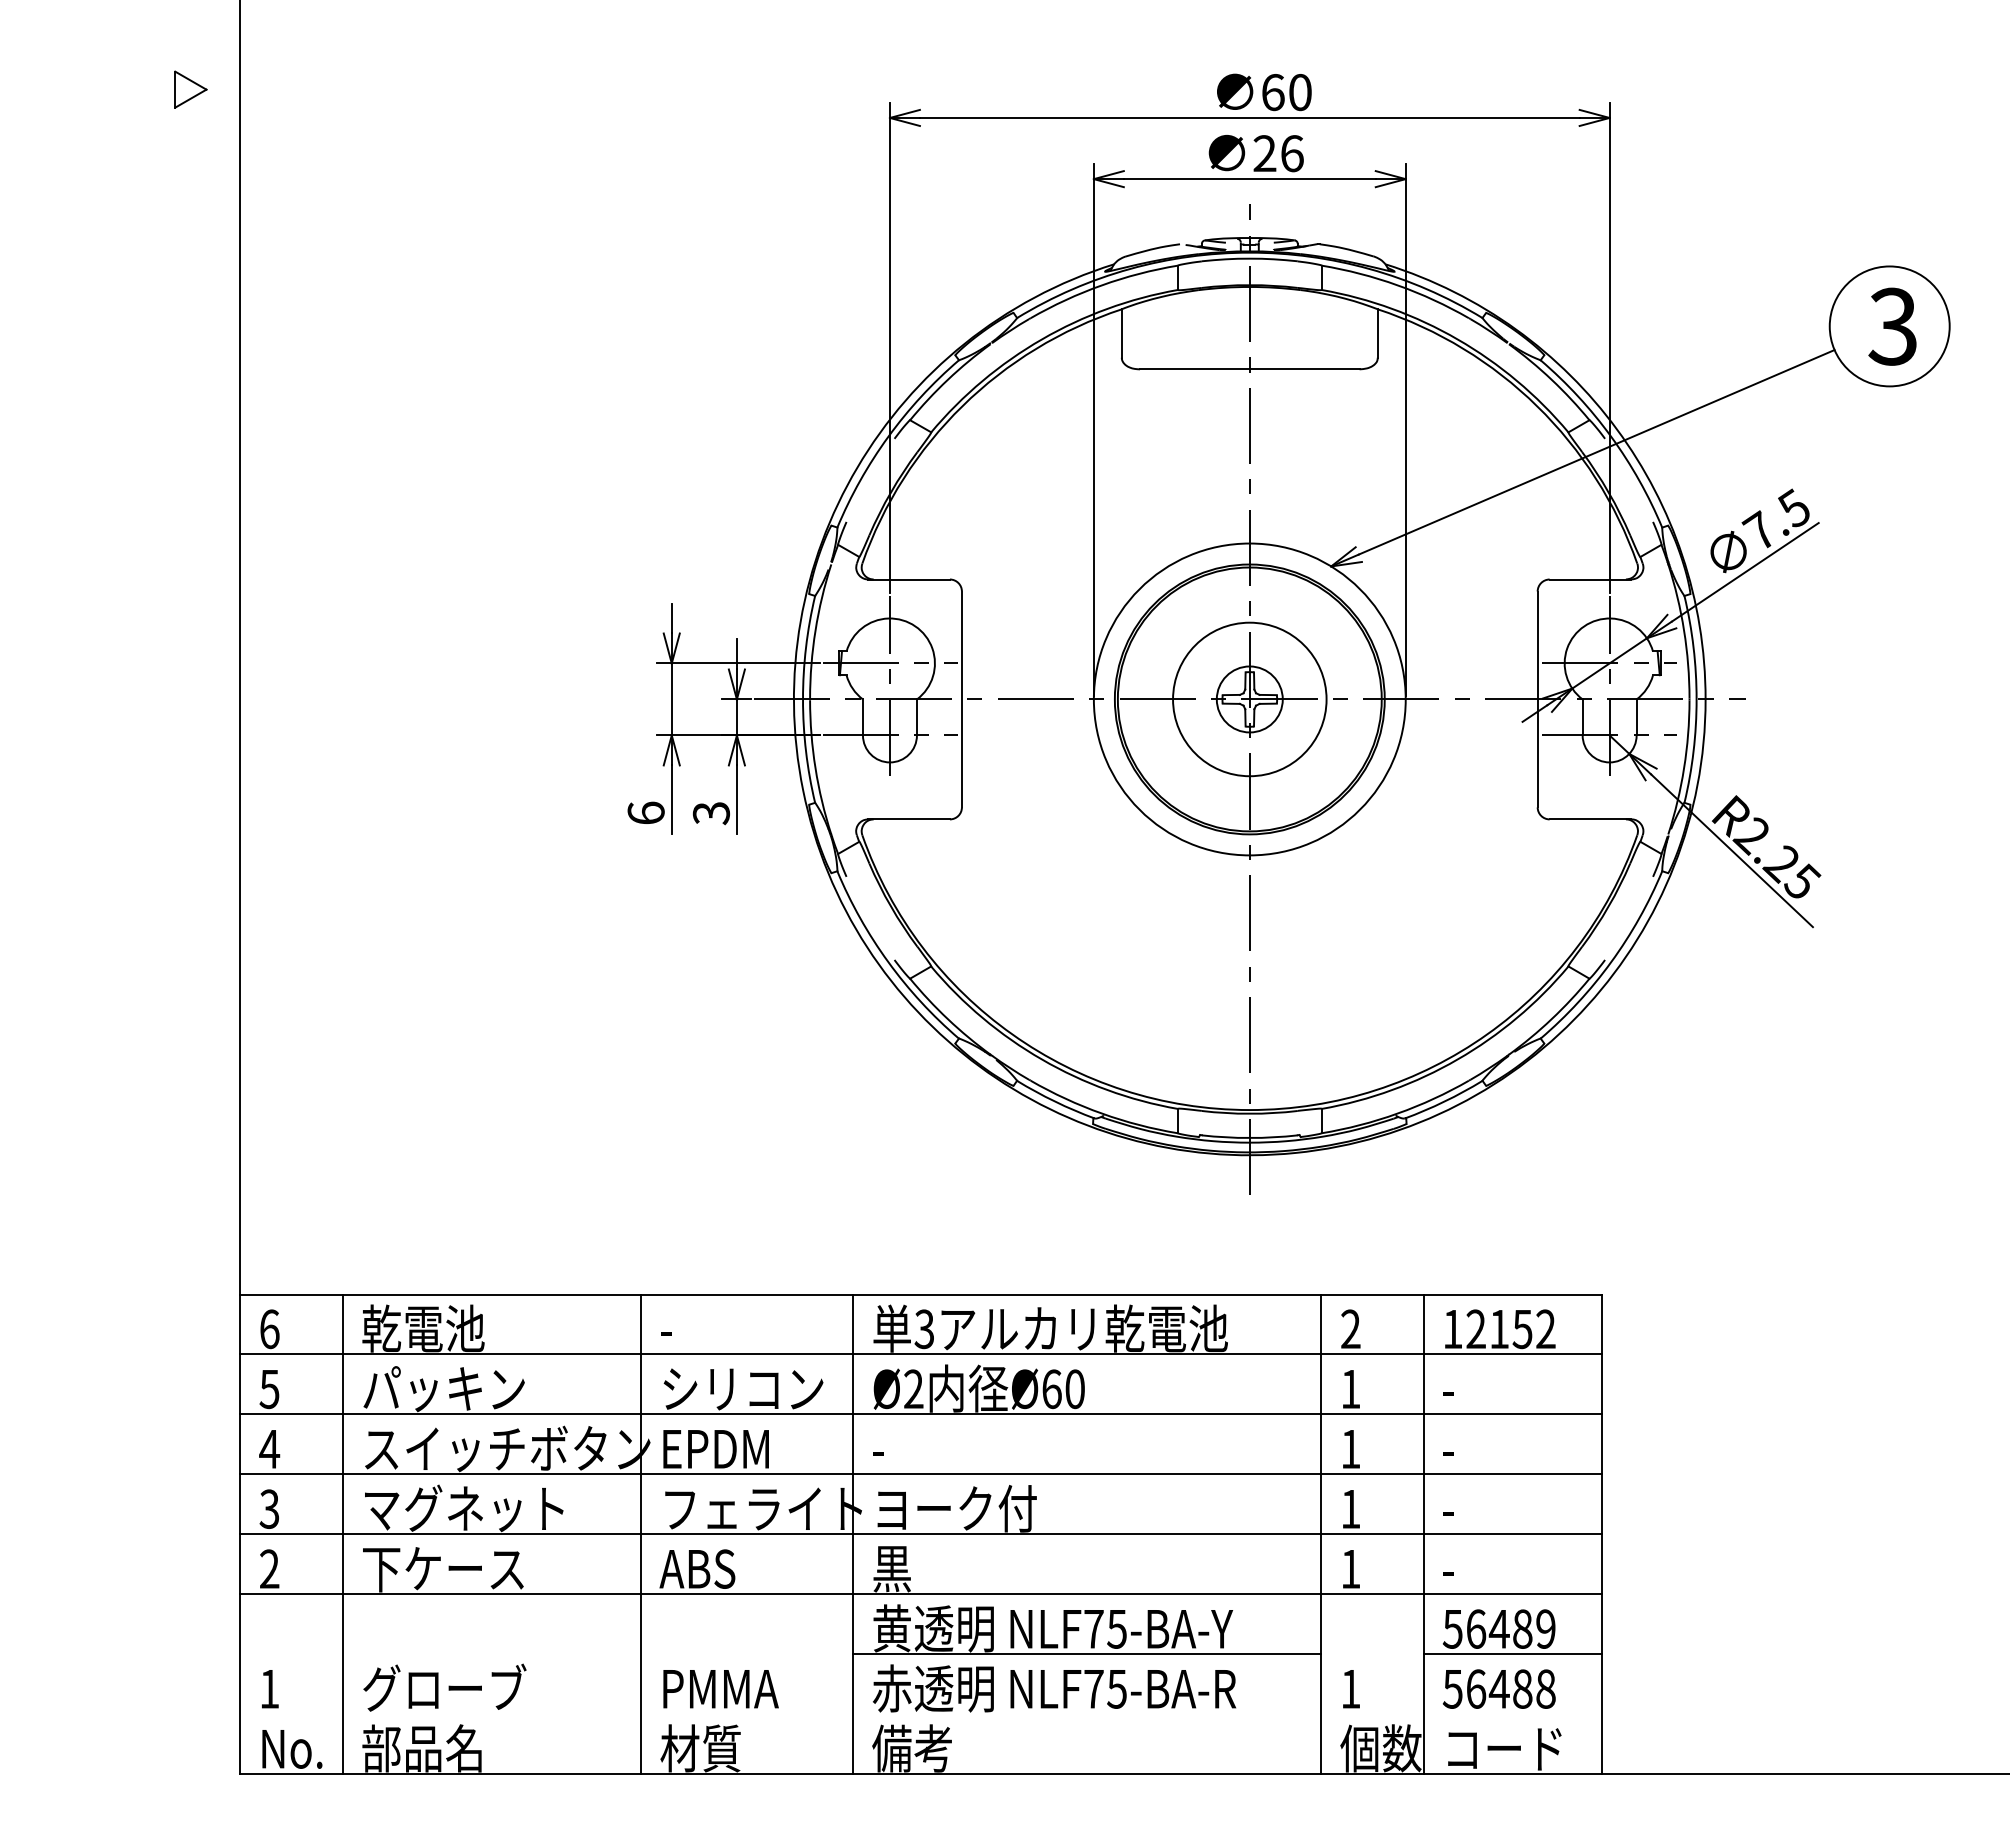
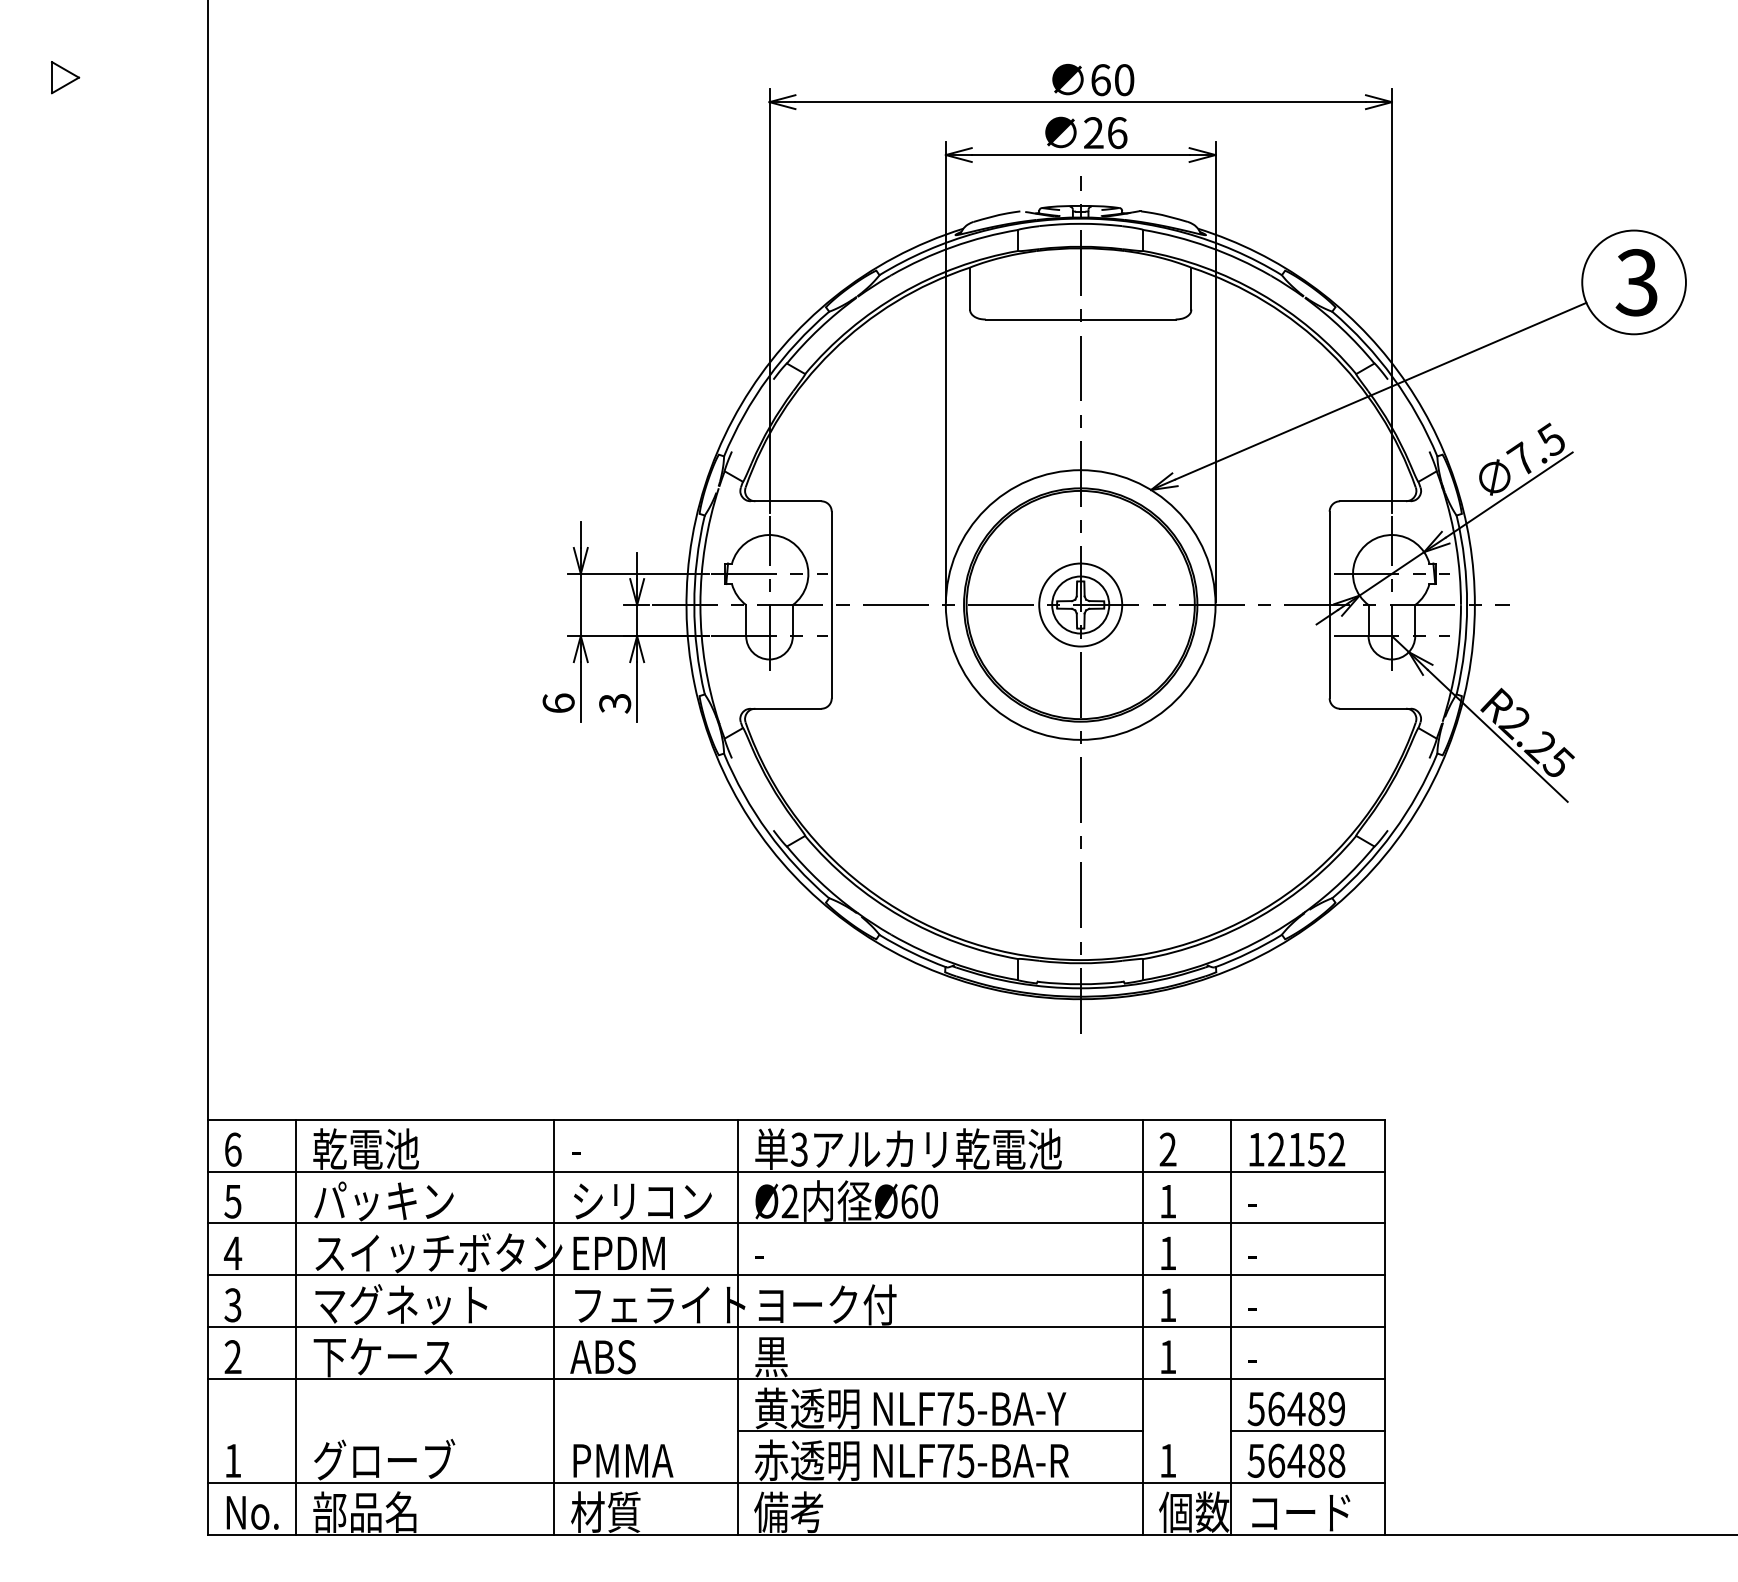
part: (190, 89) -> (65, 77), moved
circle: (1249, 699) -> (1080, 605), size x0.62
line: (920, 1714) -> (795, 1482), added

